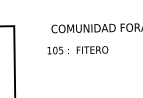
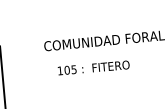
text: (77, 50) -> (93, 68), moved

